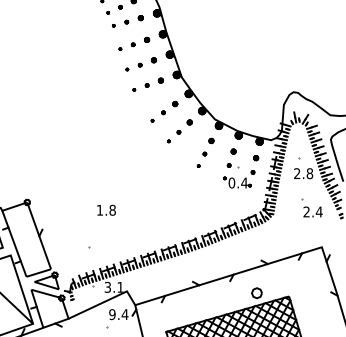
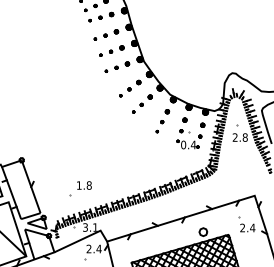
part: (311, 207) -> (246, 224), moved
text: (106, 209) -> (84, 184), moved
text: (112, 314) -> (89, 248), 9.4 -> 2.4

